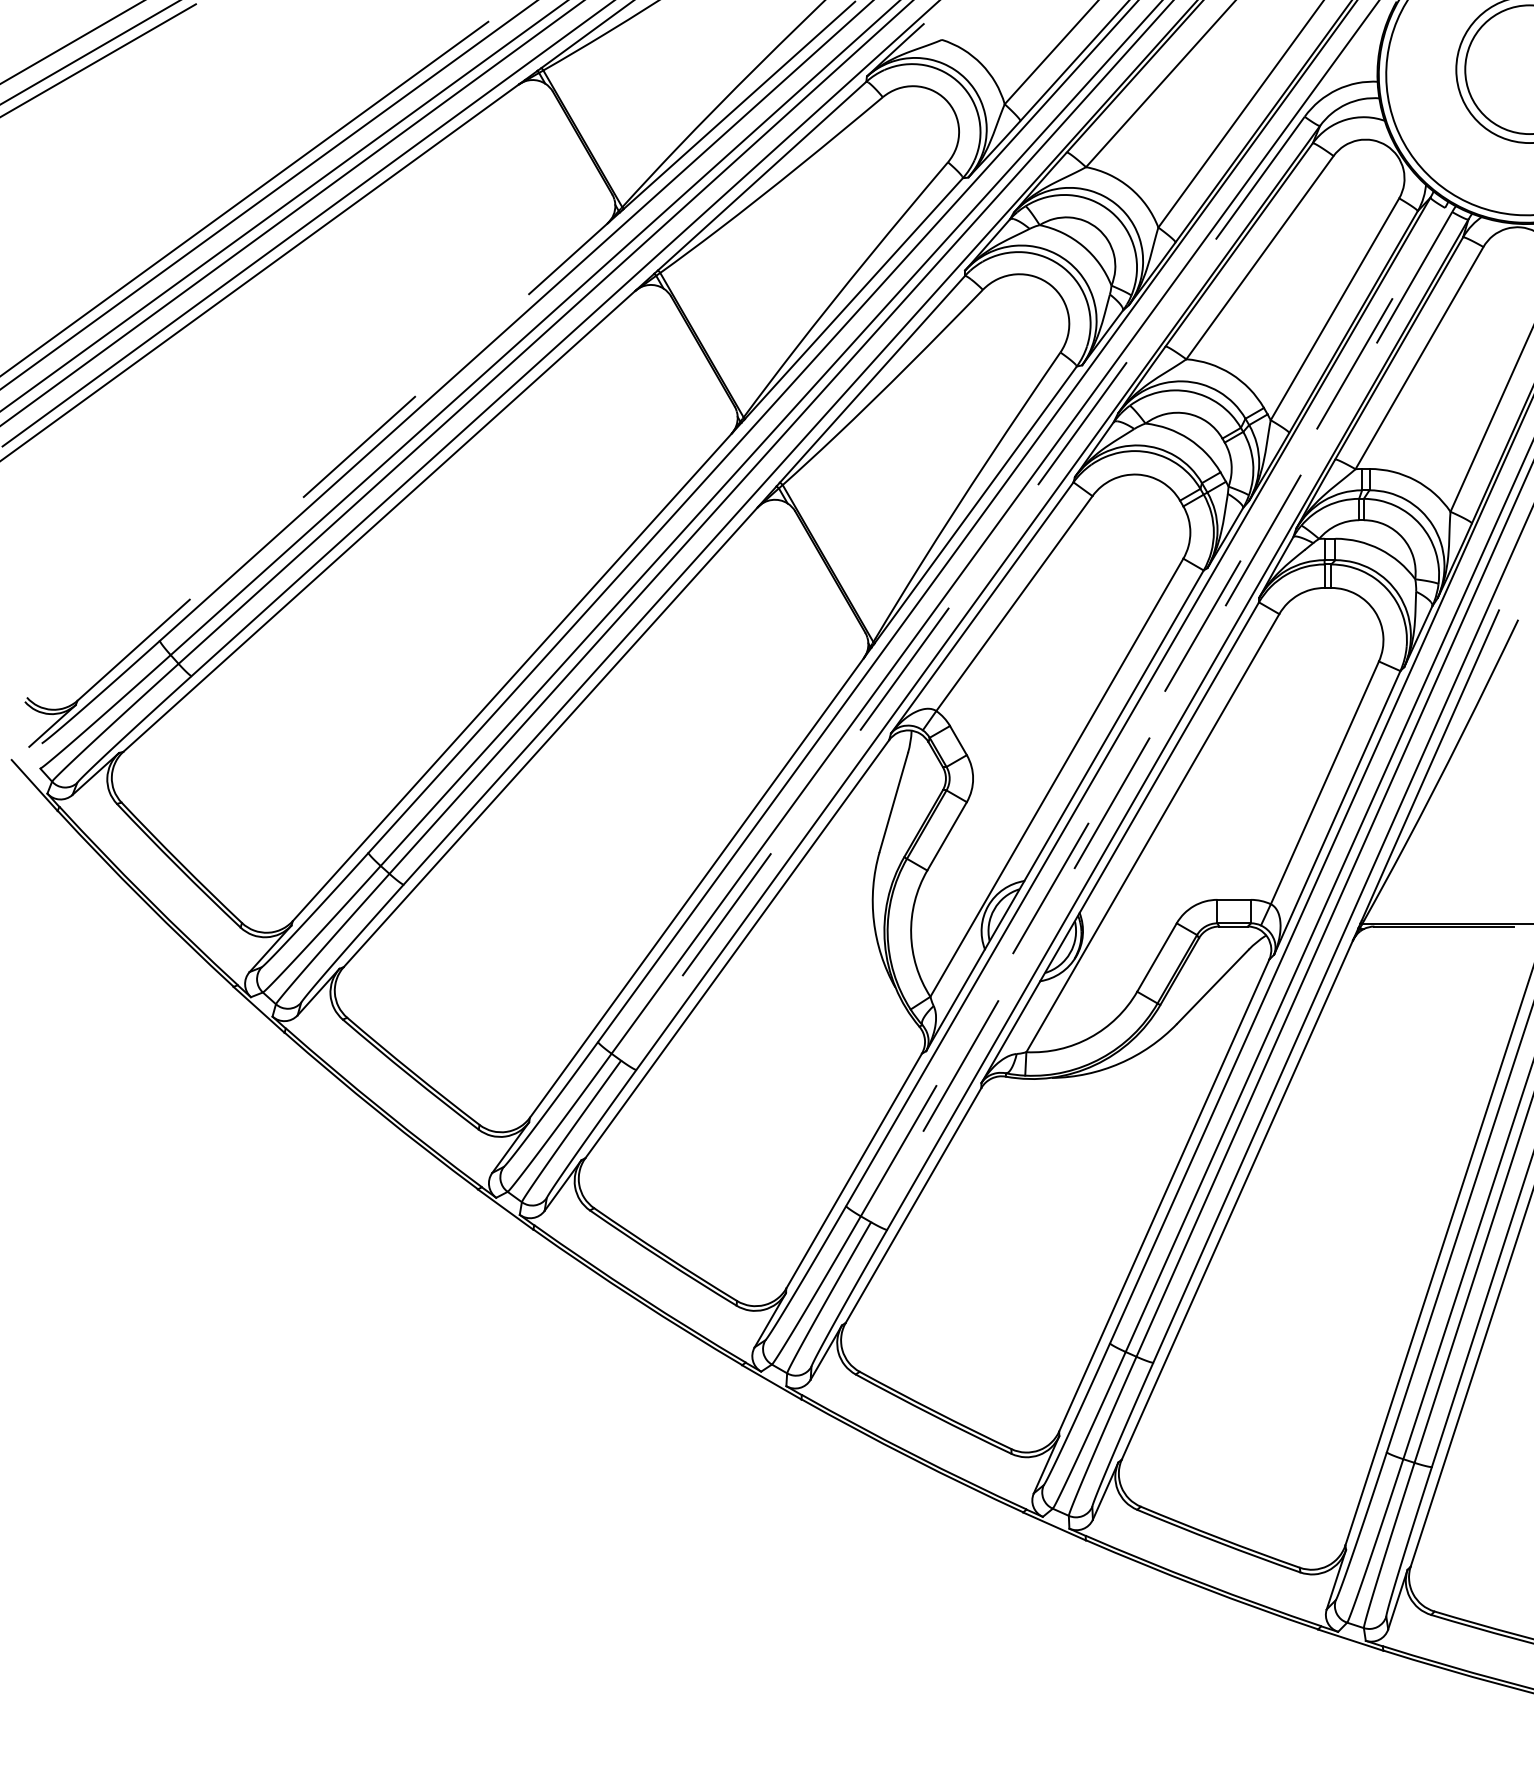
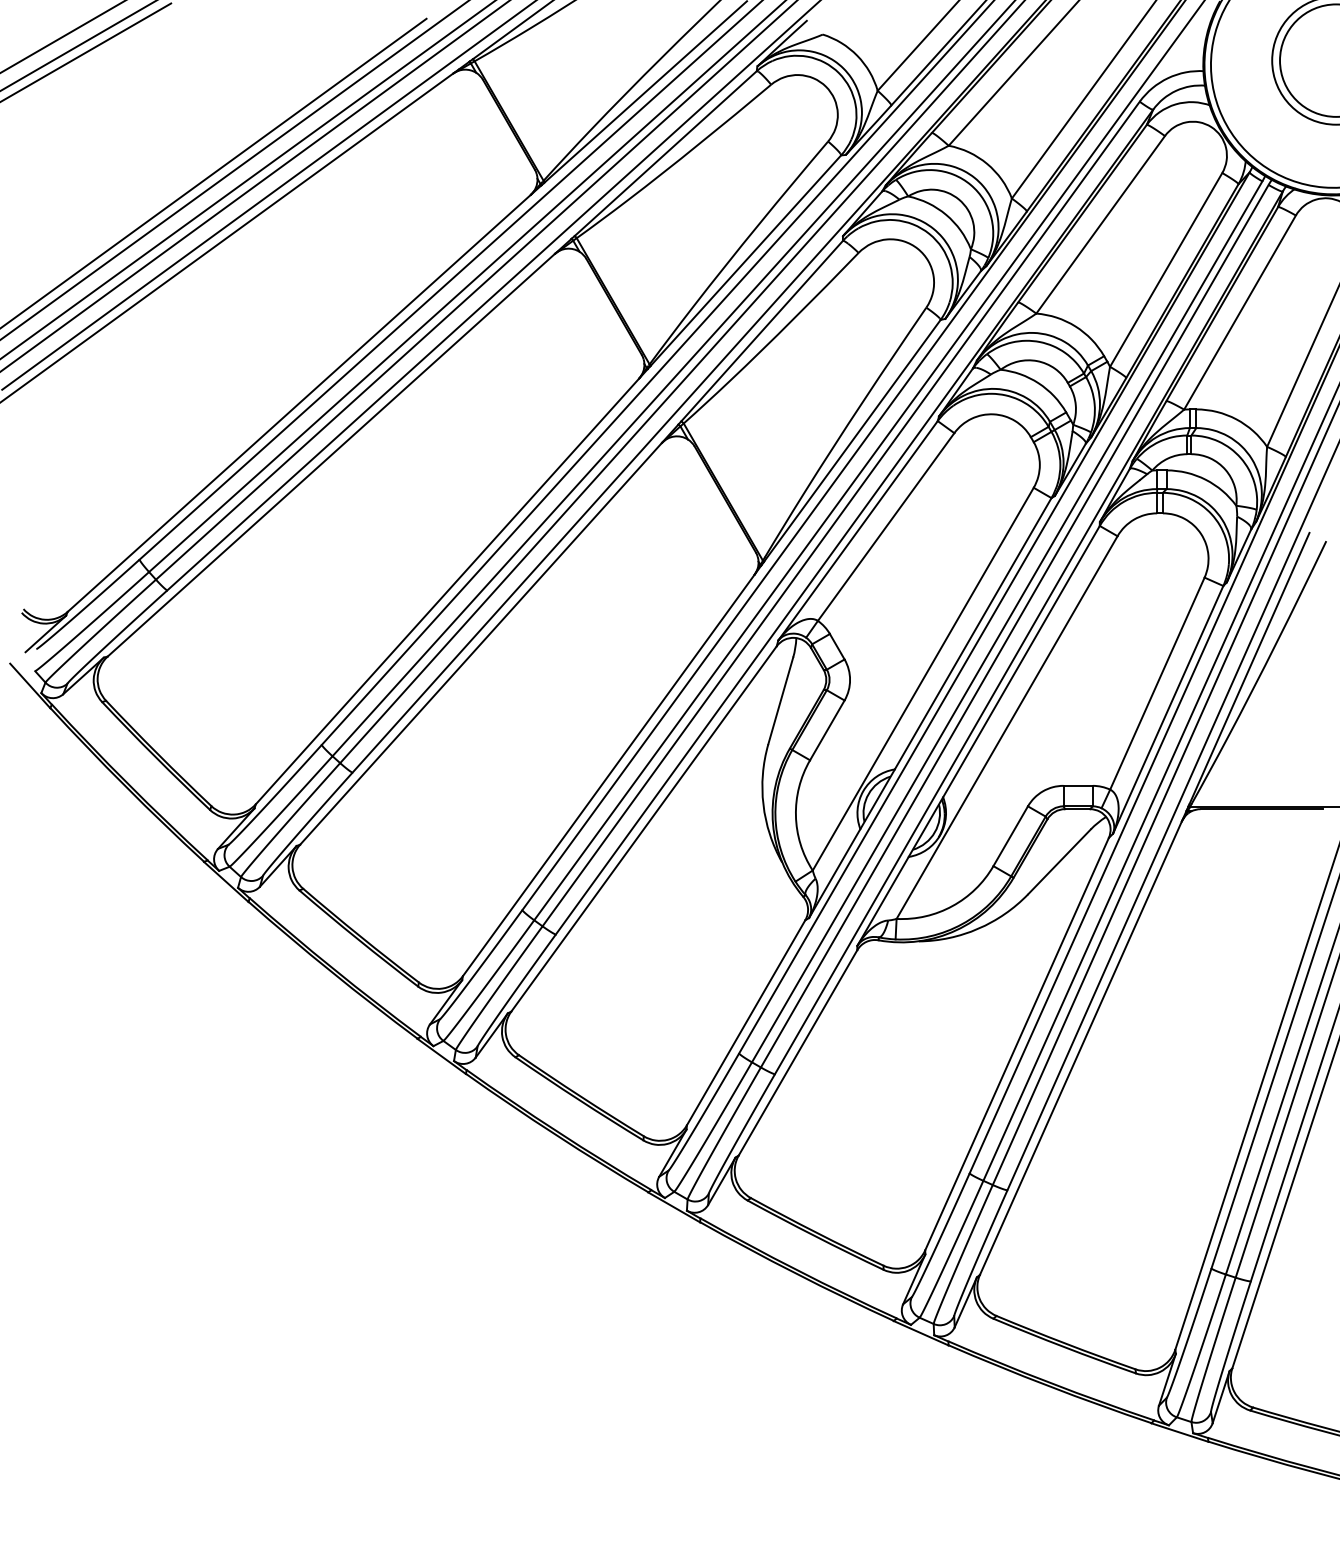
line: (343, 461) -> (300, 402), dashed -> solid
line: (962, 588) -> (840, 513), dashed -> solid
line: (1152, 712) -> (1006, 622), dashed -> solid
line: (1161, 717) -> (1014, 626), dashed -> solid

